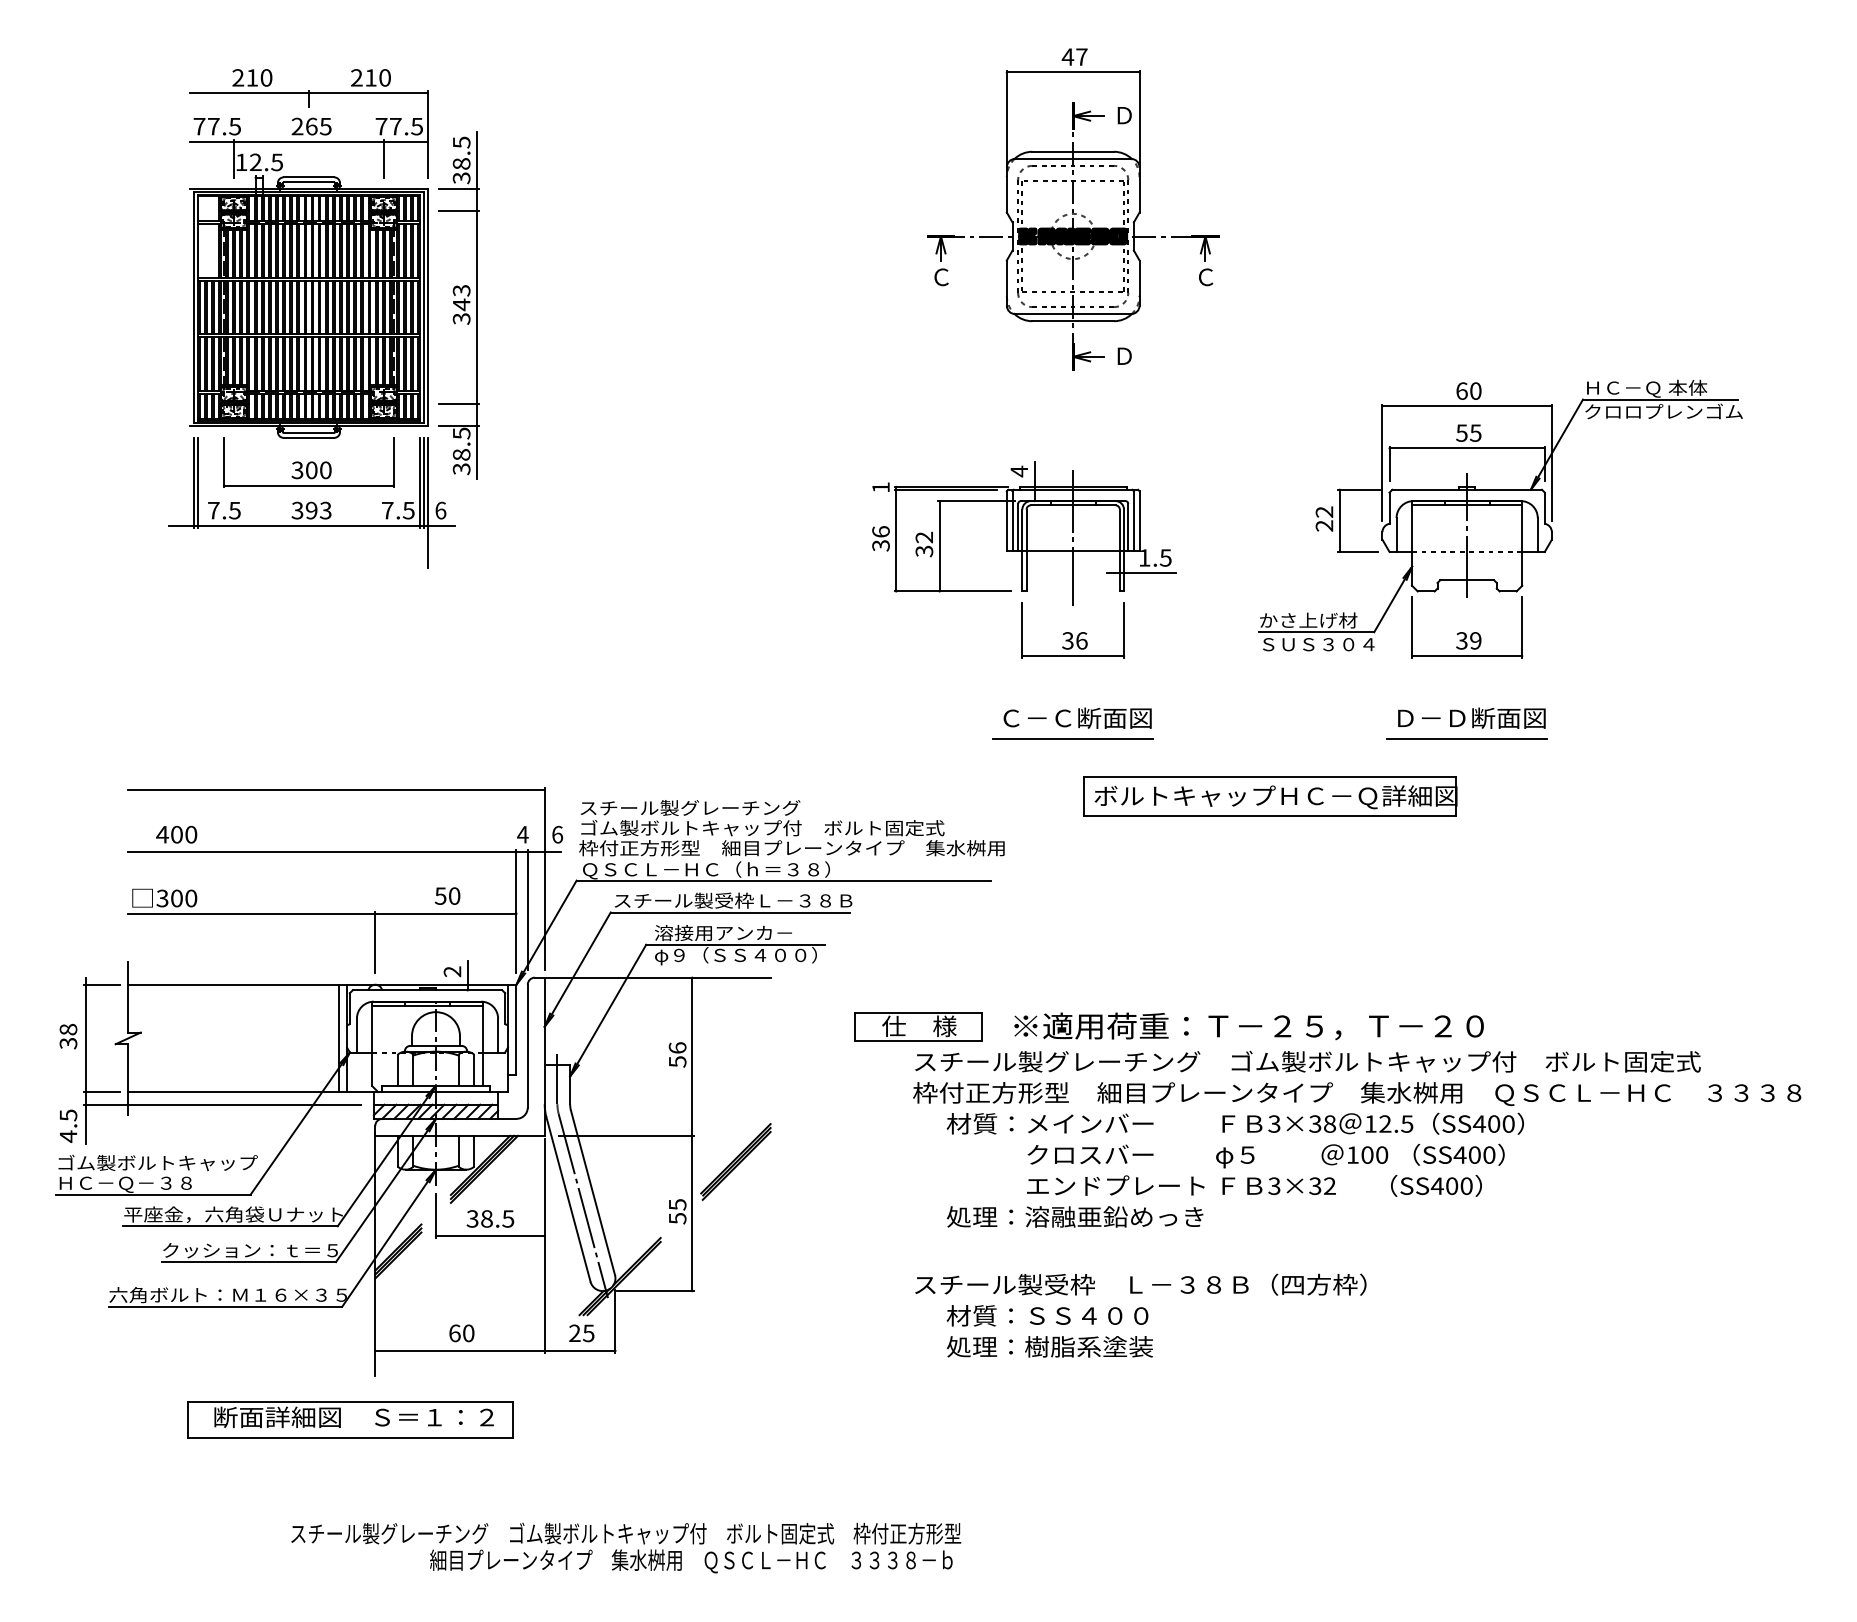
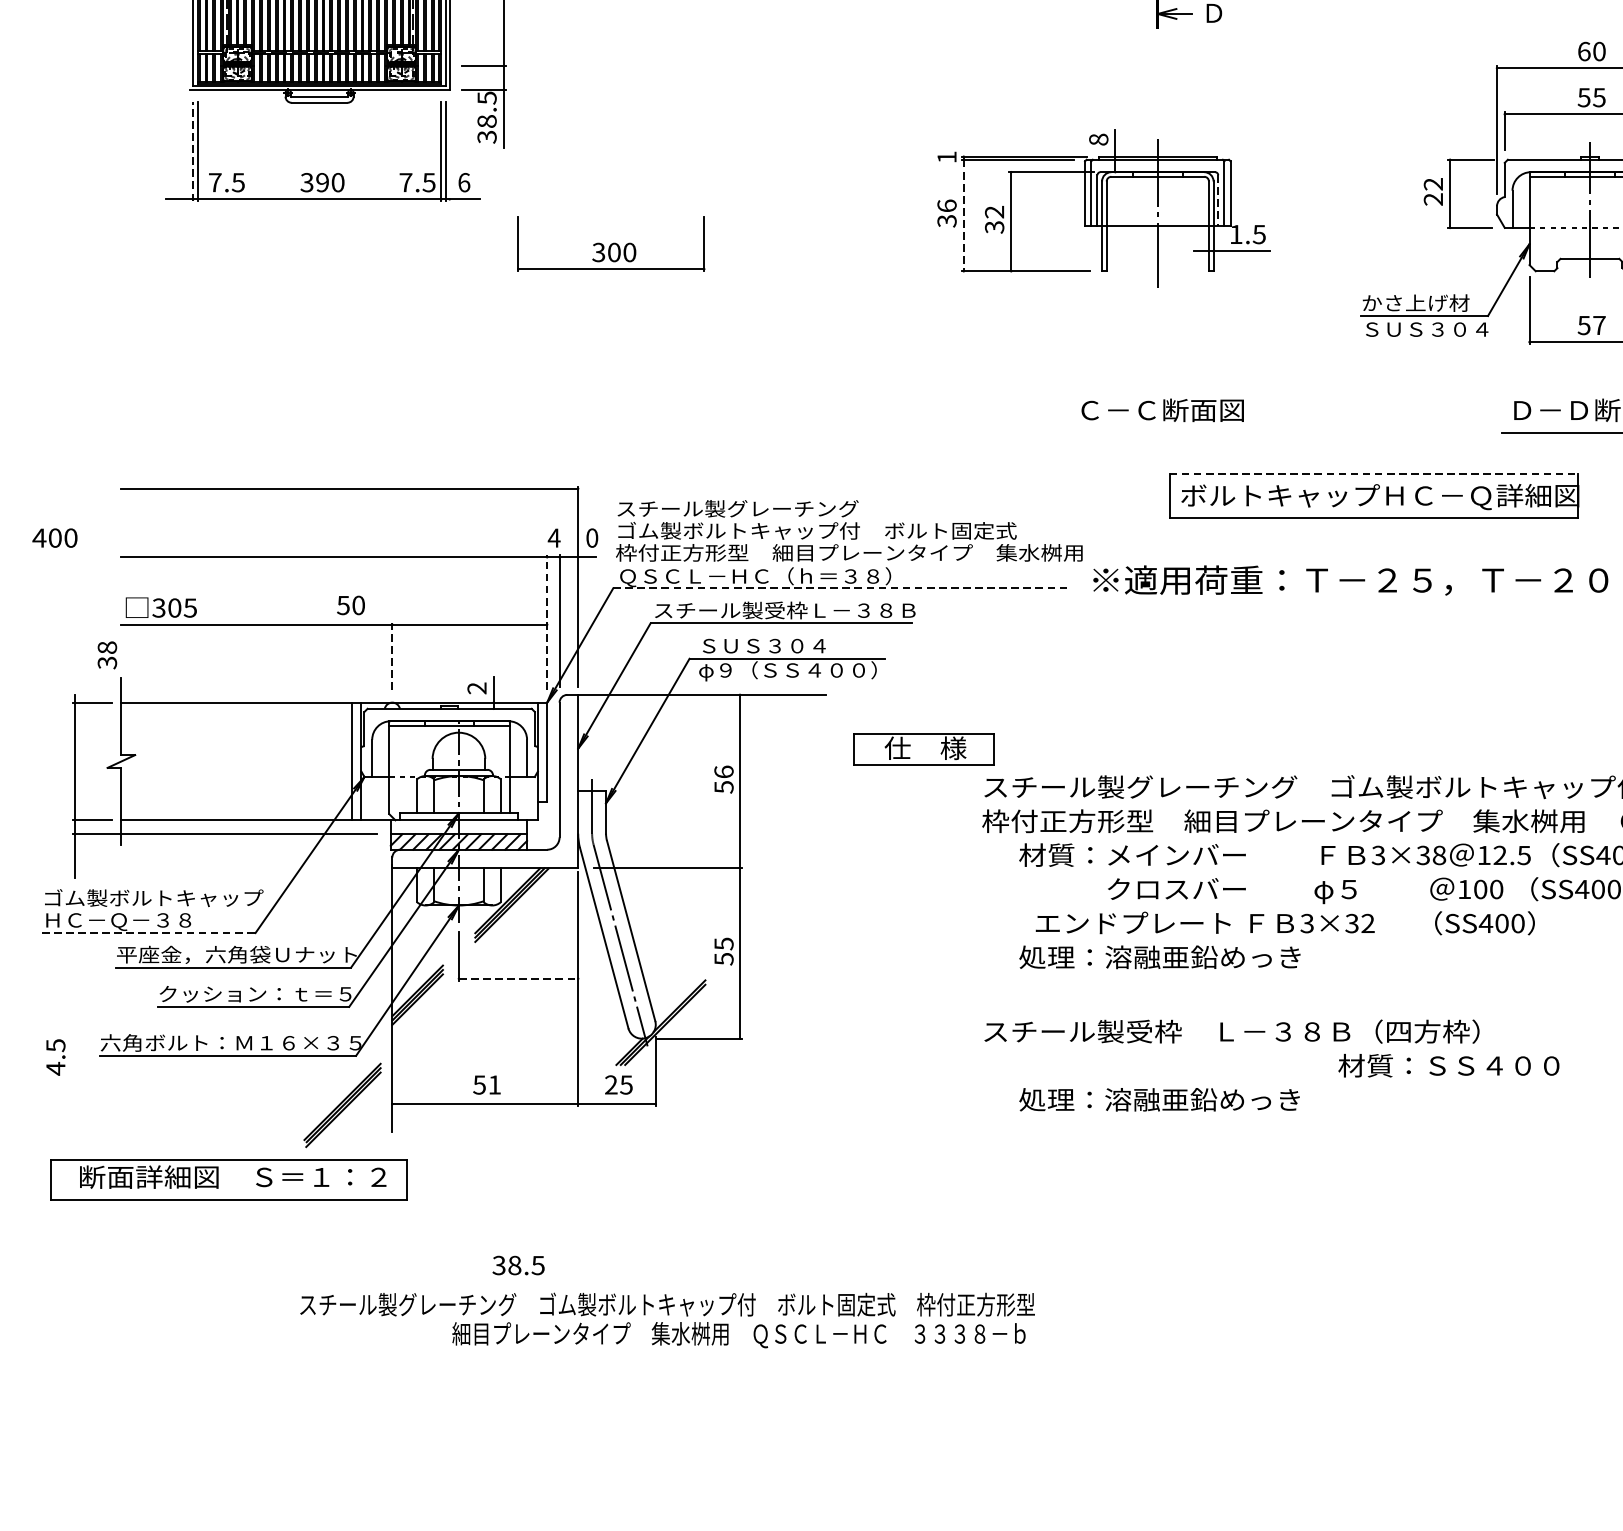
part: (308, 462) -> (610, 243), moved
text: (1019, 471) -> (1098, 139), 4 -> 8
line: (193, 482) -> (192, 151), solid -> dashed
line: (427, 502) -> (449, 173), removed
text: (325, 510) -> (337, 182), 393 -> 390
line: (1128, 527) -> (1218, 201), solid -> dashed
line: (896, 540) -> (964, 215), solid -> dashed
part: (1072, 630) -> (1157, 314), removed
text: (1468, 640) -> (1591, 325), 39 -> 57
line: (1072, 738) -> (1157, 432), removed
line: (1270, 776) -> (1374, 474), solid -> dashed
text: (176, 834) -> (54, 537), moved
text: (557, 834) -> (592, 537), 6 -> 0
line: (784, 880) -> (841, 588), solid -> dashed
text: (447, 895) -> (350, 604), moved
text: (191, 898) -> (190, 608), 300 -> 305
line: (516, 911) -> (547, 622), solid -> dashed
text: (723, 933) -> (774, 646), 溶接用アンカ－ -> ＳＵＳ３０４
line: (375, 942) -> (392, 656), solid -> dashed
part: (918, 1026) -> (924, 748), moved
text: (1248, 1026) -> (1350, 580), moved
text: (68, 1036) -> (107, 655), moved
text: (68, 1125) -> (55, 1056), moved
part: (735, 1161) -> (342, 1104), moved
text: (1254, 1185) -> (1285, 922), moved
line: (153, 1194) -> (149, 932), solid -> dashed
text: (490, 1218) -> (518, 1265), moved
line: (490, 1236) -> (518, 978), solid -> dashed
text: (1047, 1315) -> (1448, 1065), moved
text: (461, 1333) -> (486, 1085), 60 -> 51
text: (1113, 1346) -> (1202, 1099), 処理：樹脂系塗装 -> 処理：溶融亜鉛めっき
part: (350, 1419) -> (229, 1179), moved

